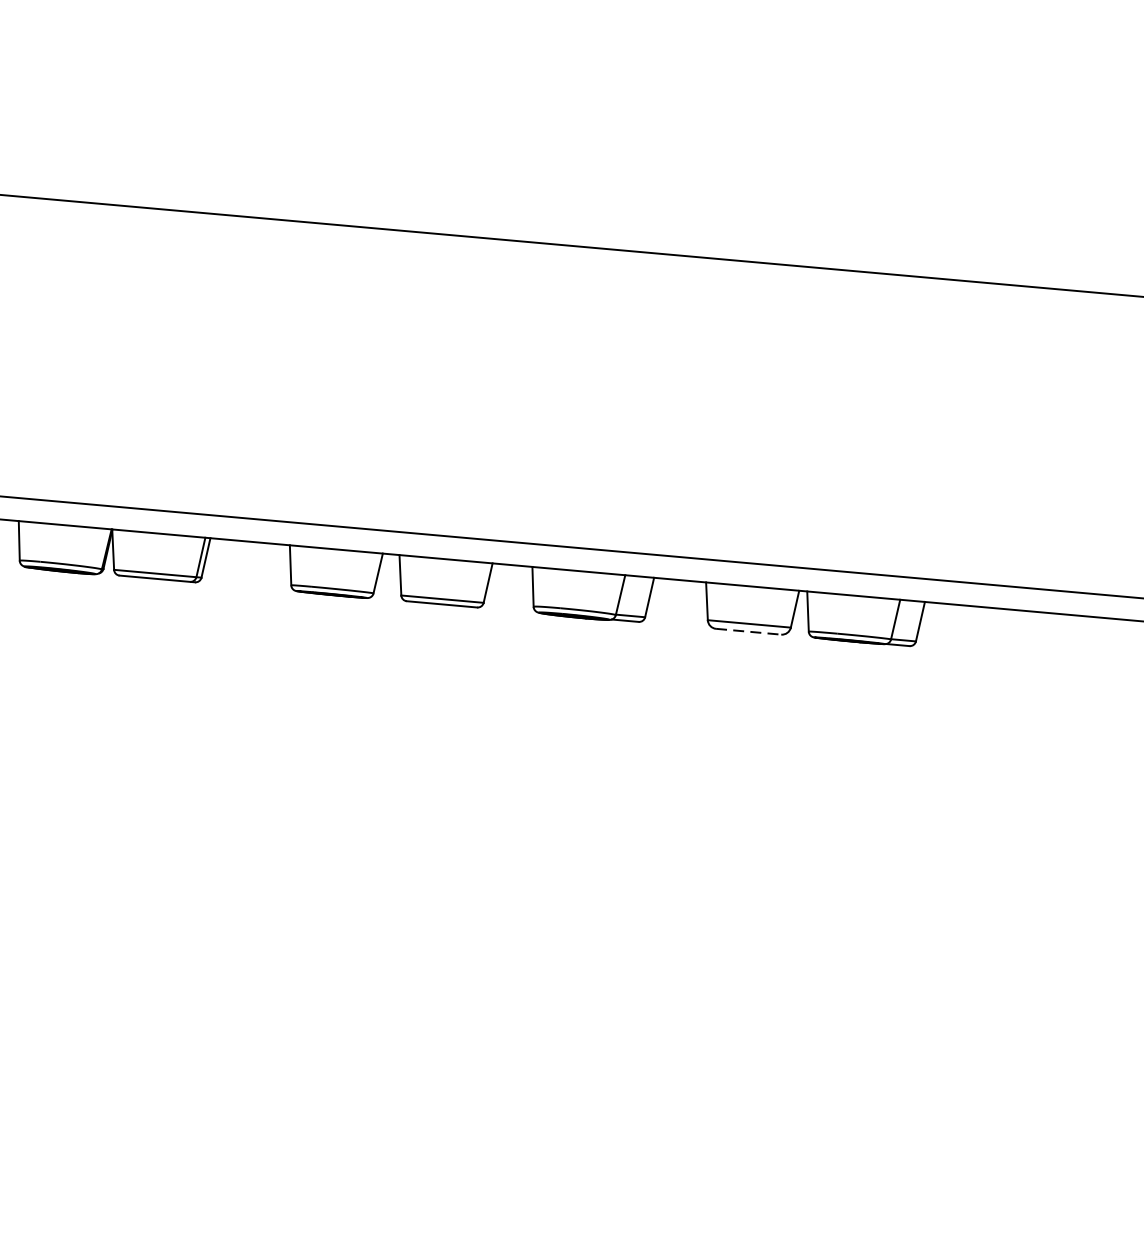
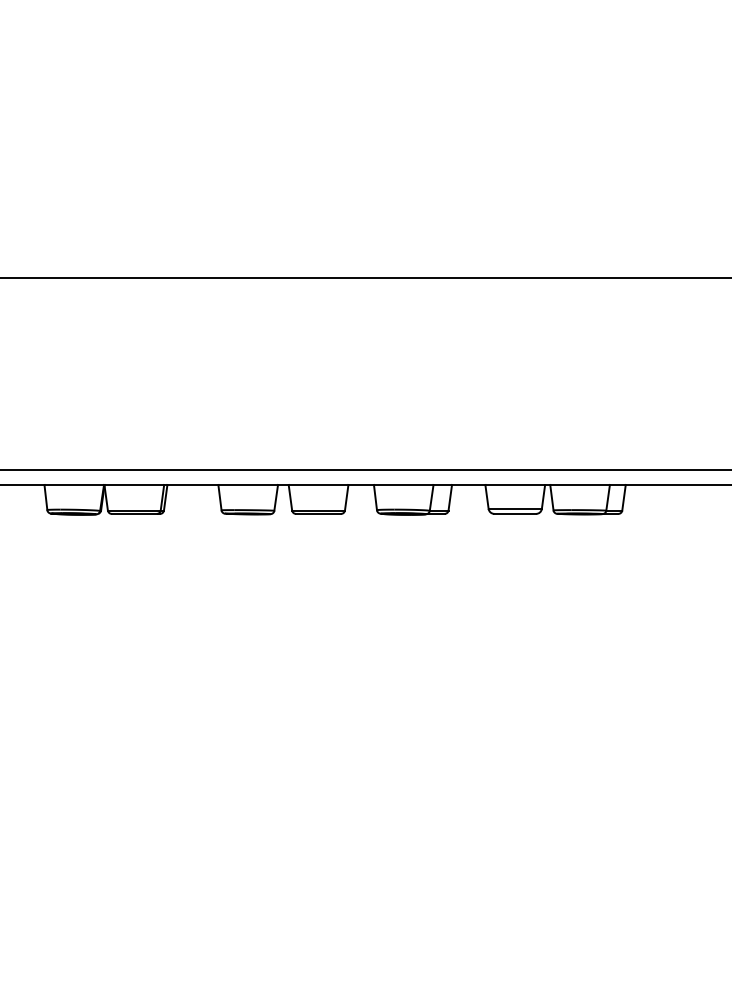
line: (749, 631) -> (515, 513), dashed -> solid

